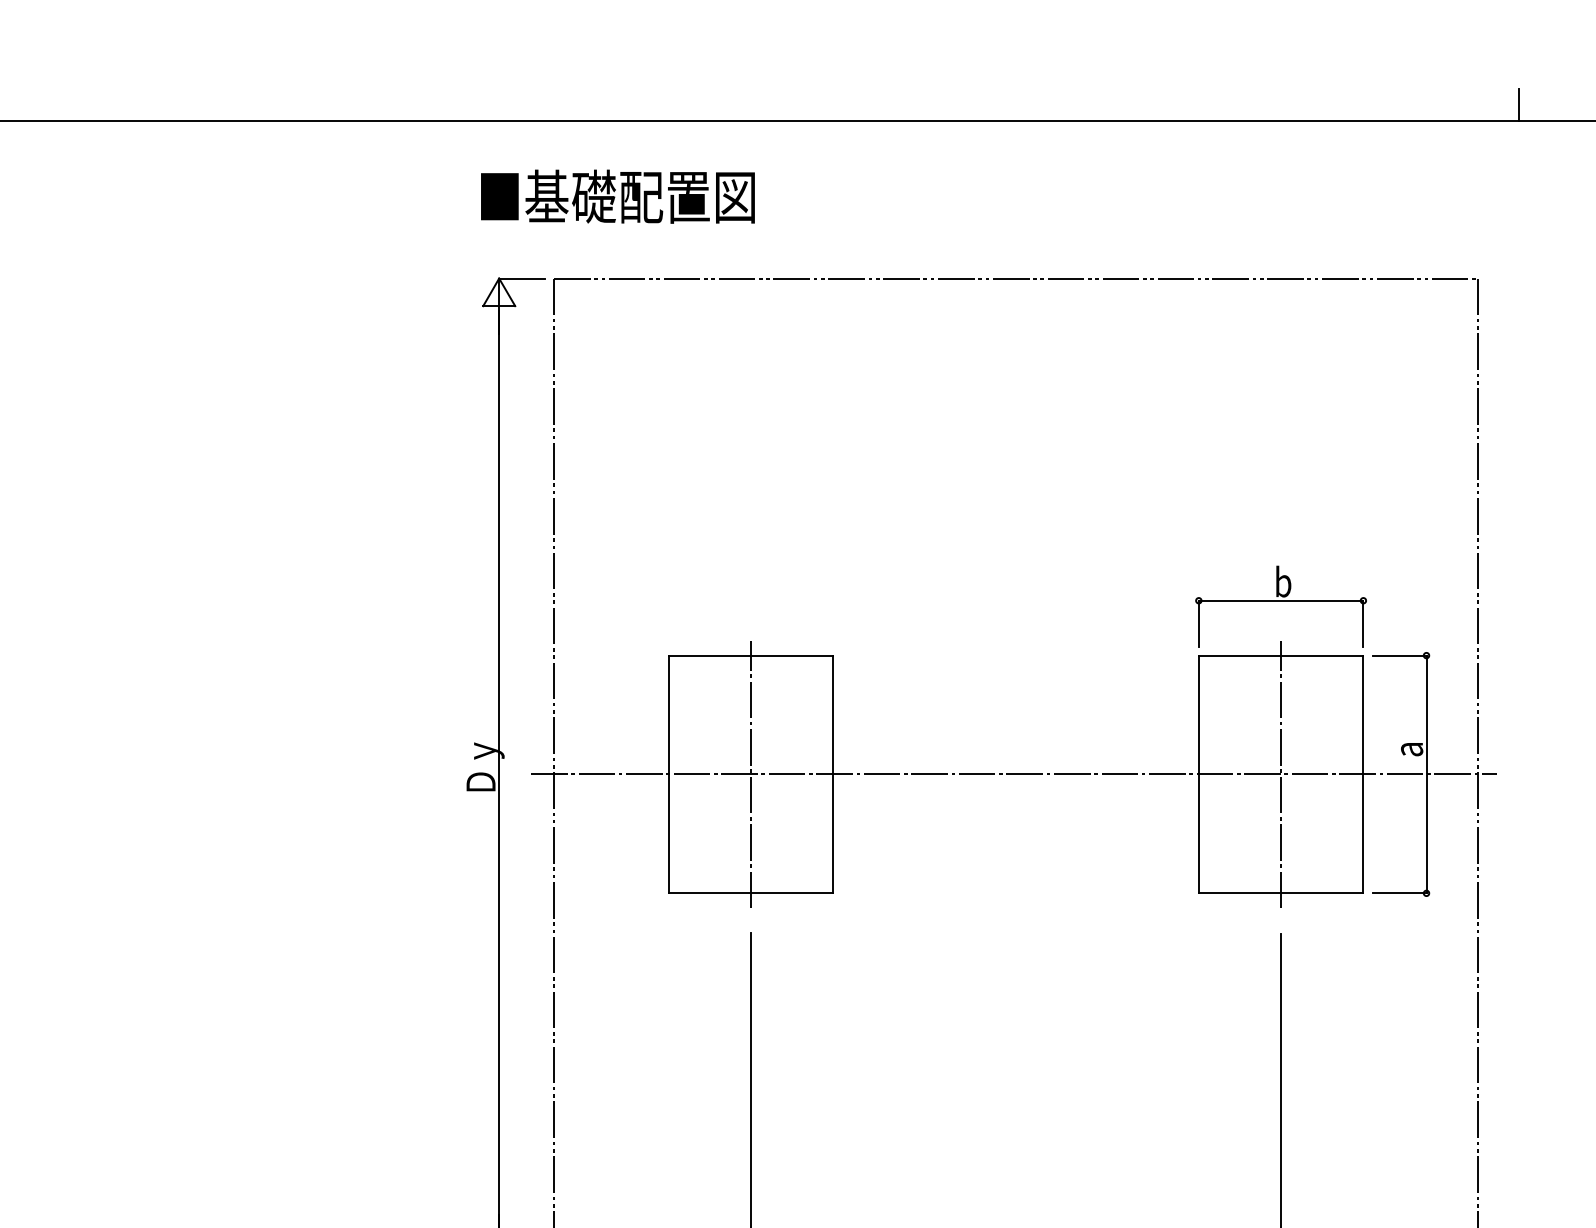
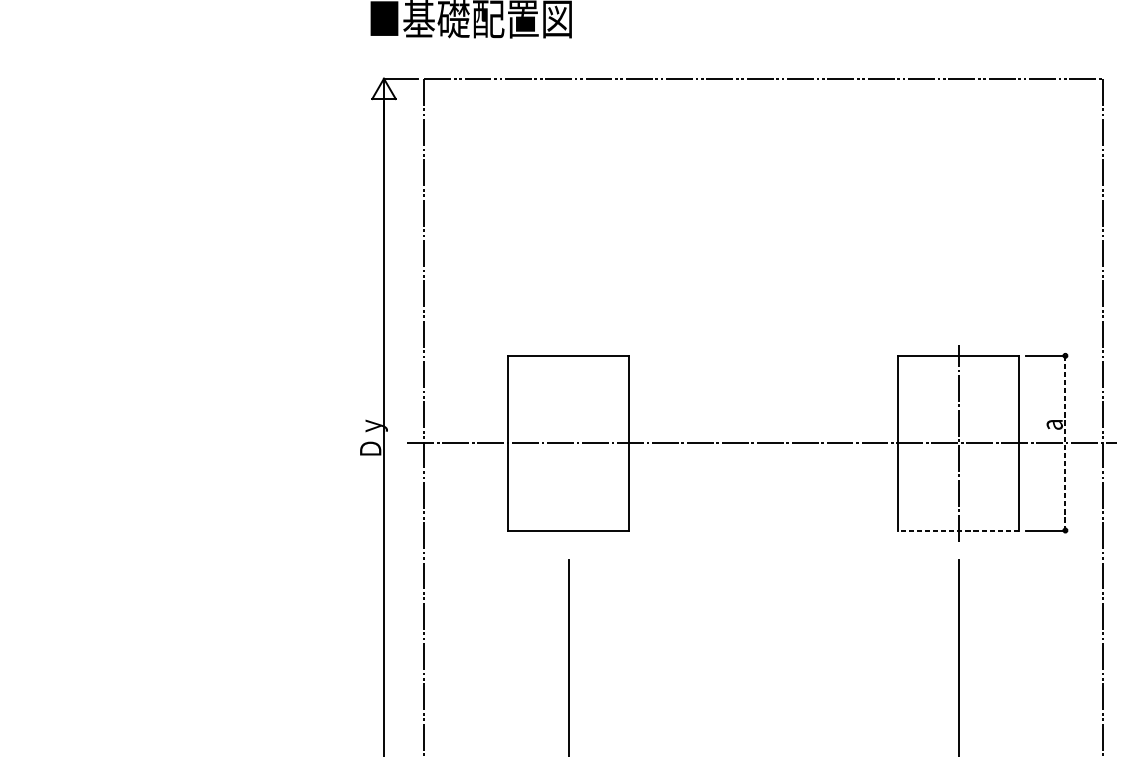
part: (1280, 606) -> (958, 319), removed
line: (750, 774) -> (568, 443), removed
line: (1426, 774) -> (1065, 443), solid -> dashed
line: (1280, 893) -> (958, 530), solid -> dashed

